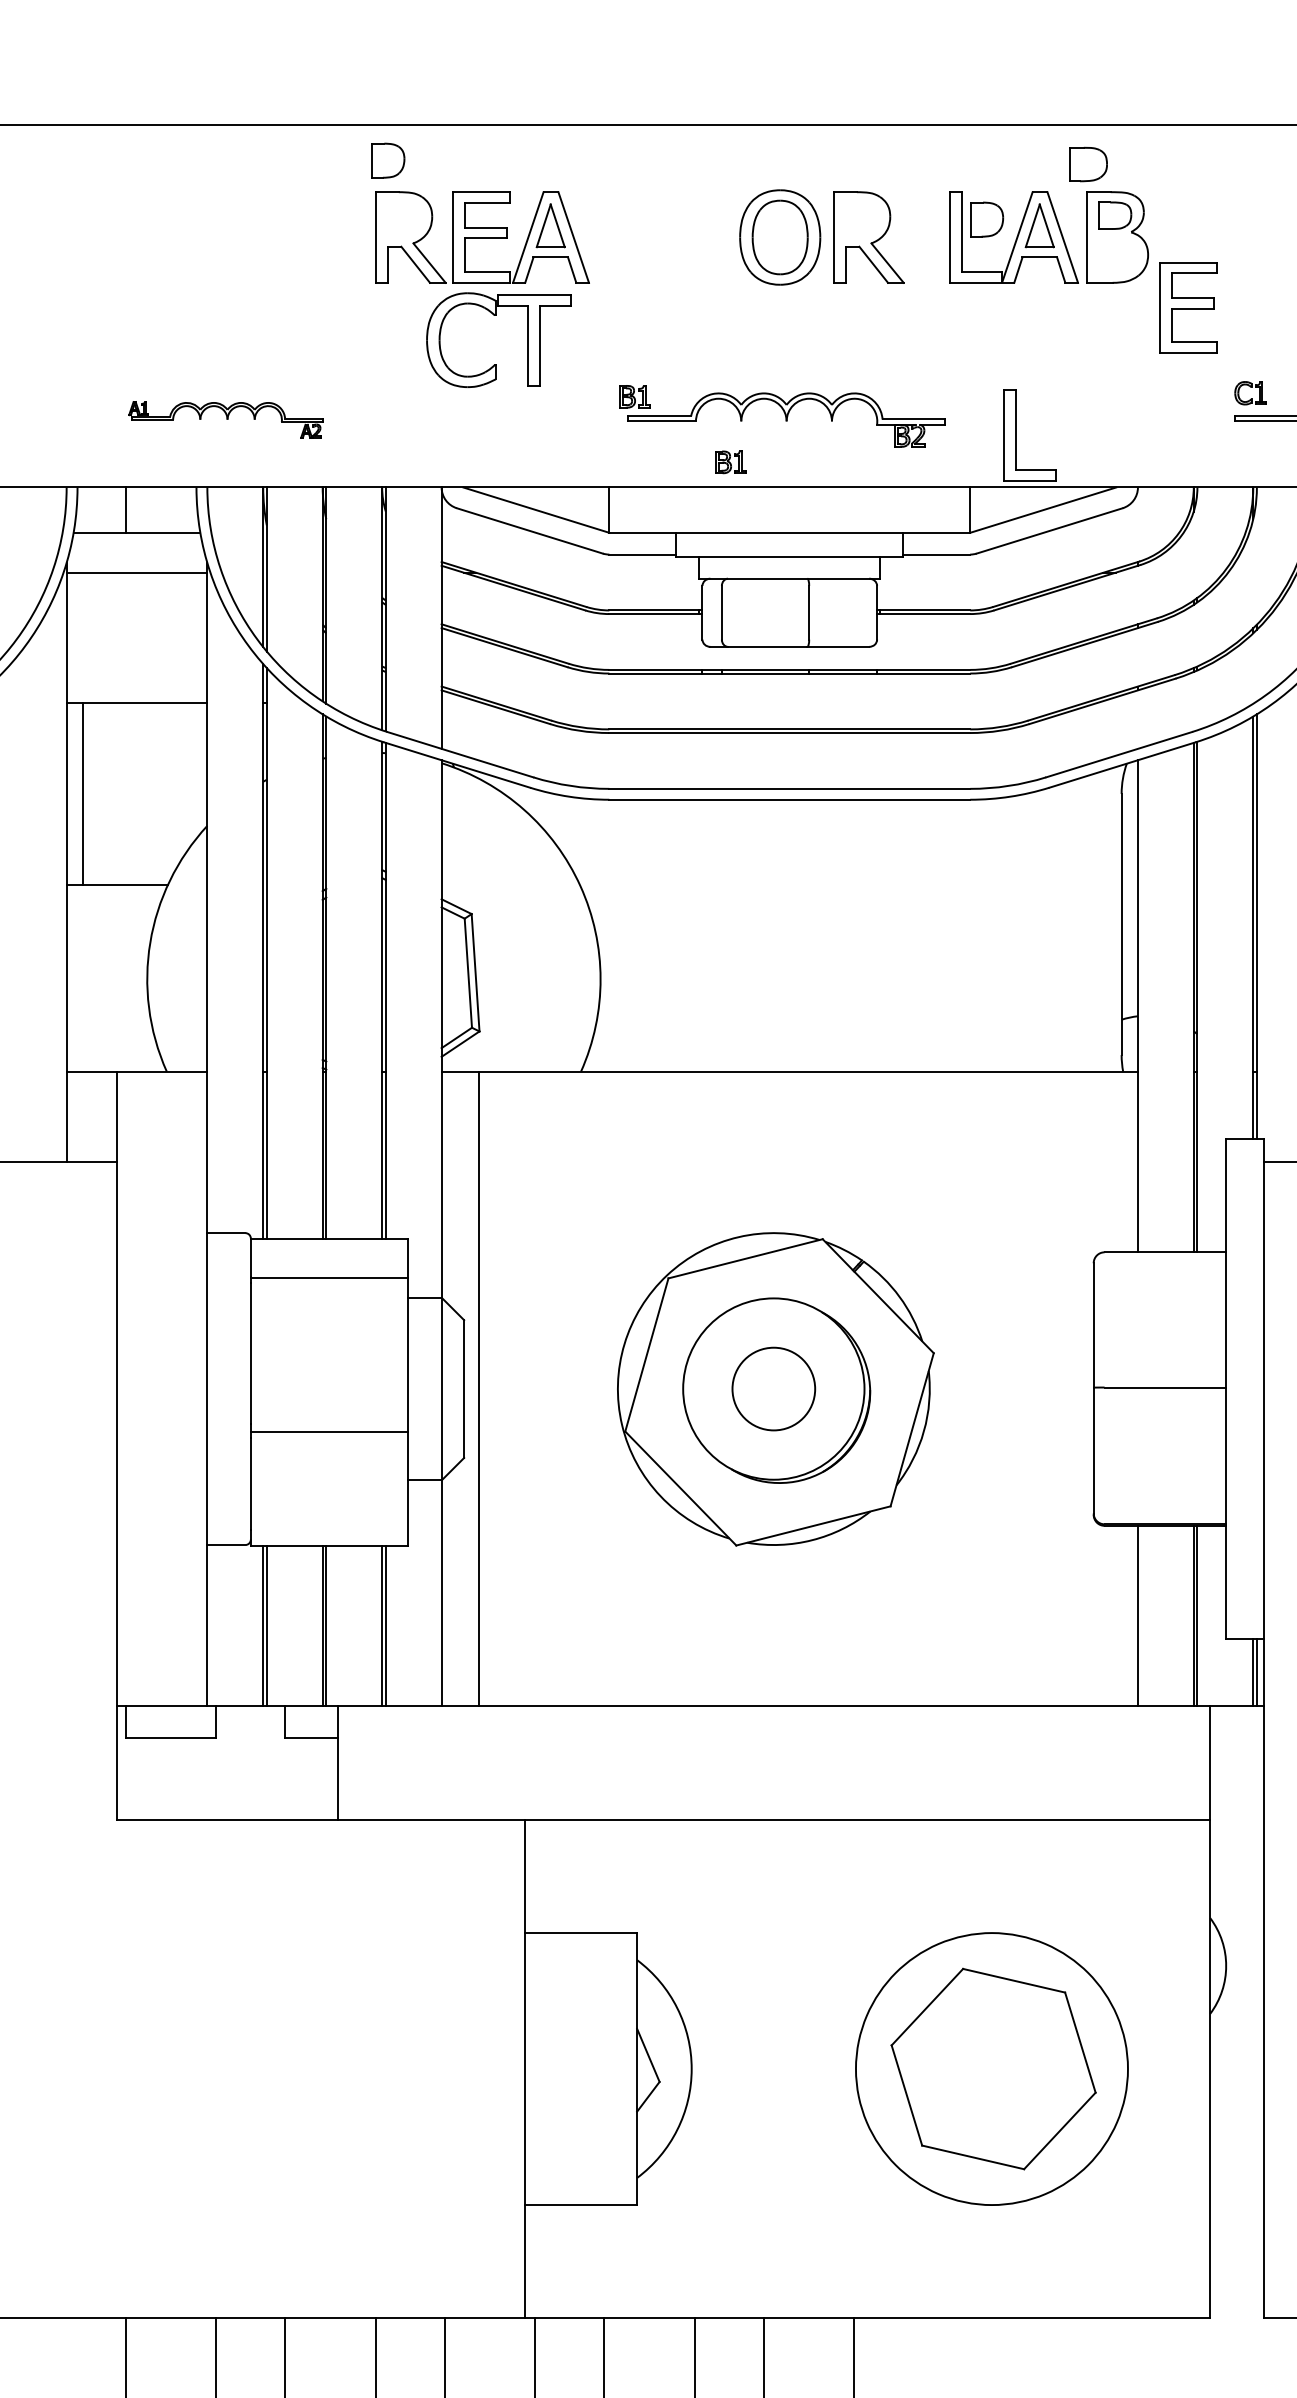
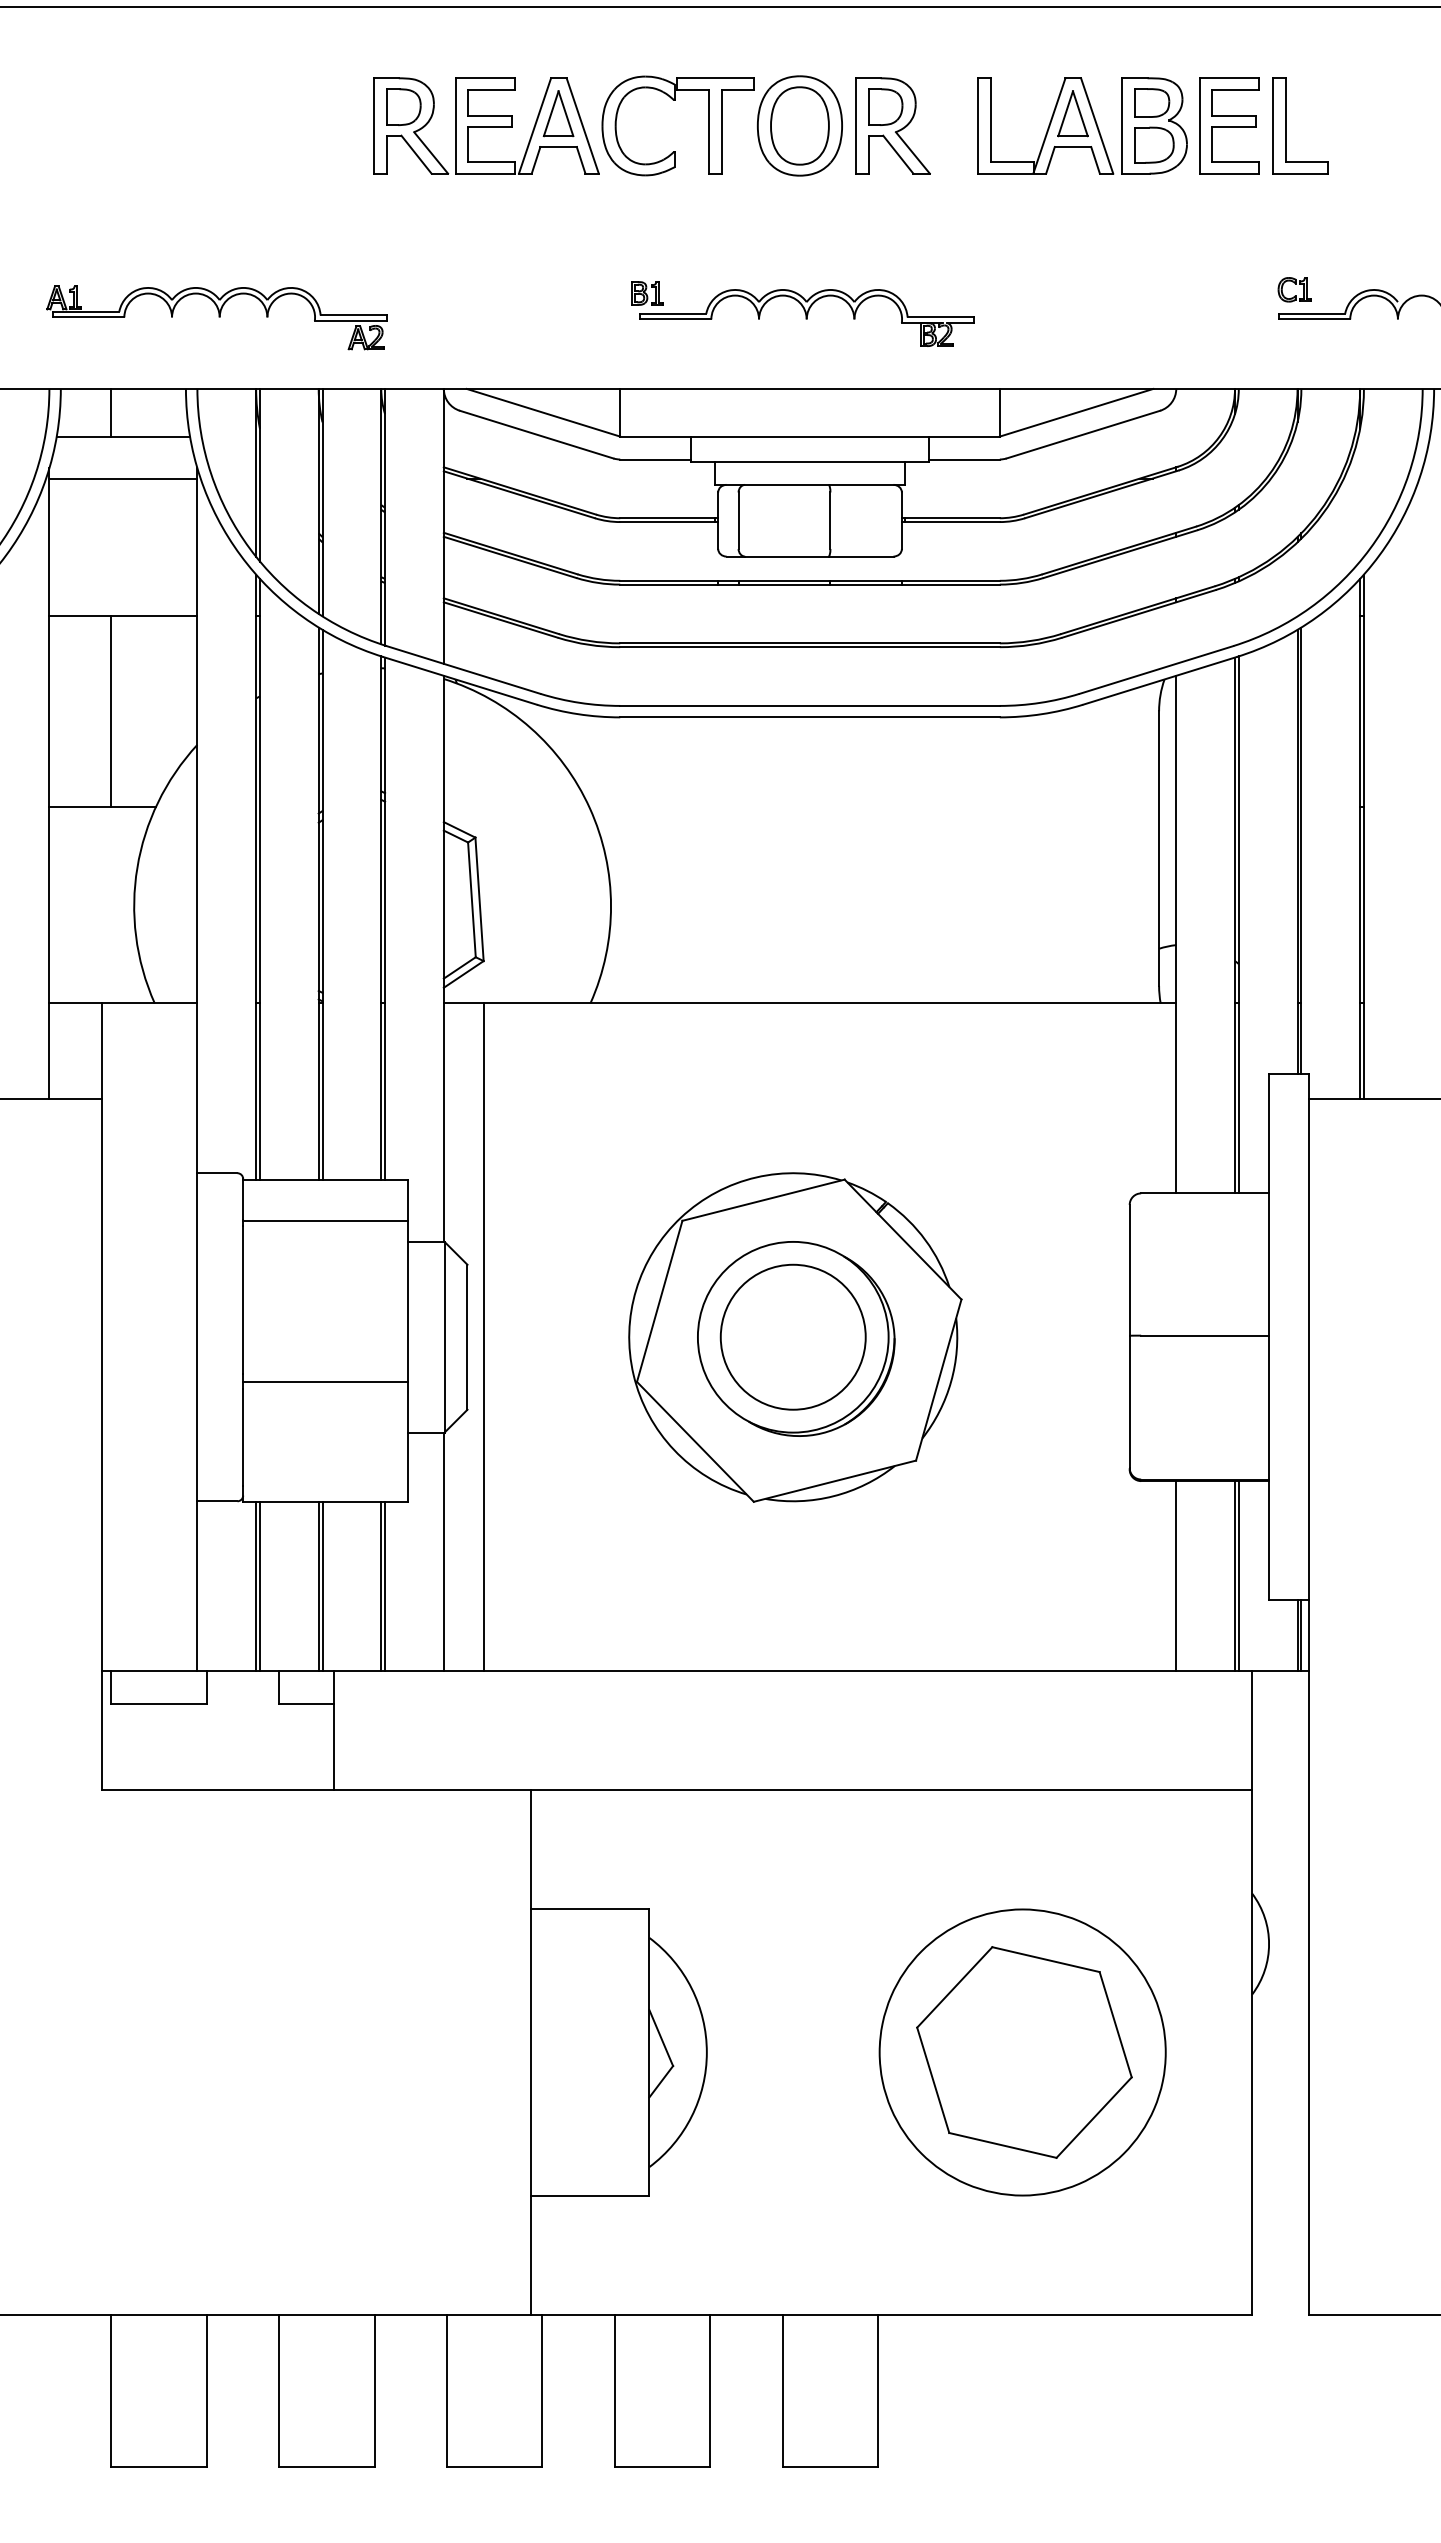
part: (388, 160) -> (403, 106), moved
part: (1088, 163) -> (1154, 144), moved
part: (987, 218) -> (885, 106), moved
part: (1188, 307) -> (1229, 125), moved
part: (496, 315) -> (675, 100), moved
part: (225, 419) -> (216, 317), size x1.67
part: (1016, 434) -> (1286, 125), moved
part: (731, 462) -> (748, 362), removed
line: (82, 793) -> (111, 710), moved
circle: (773, 1388) -> (792, 1336), size x1.67

